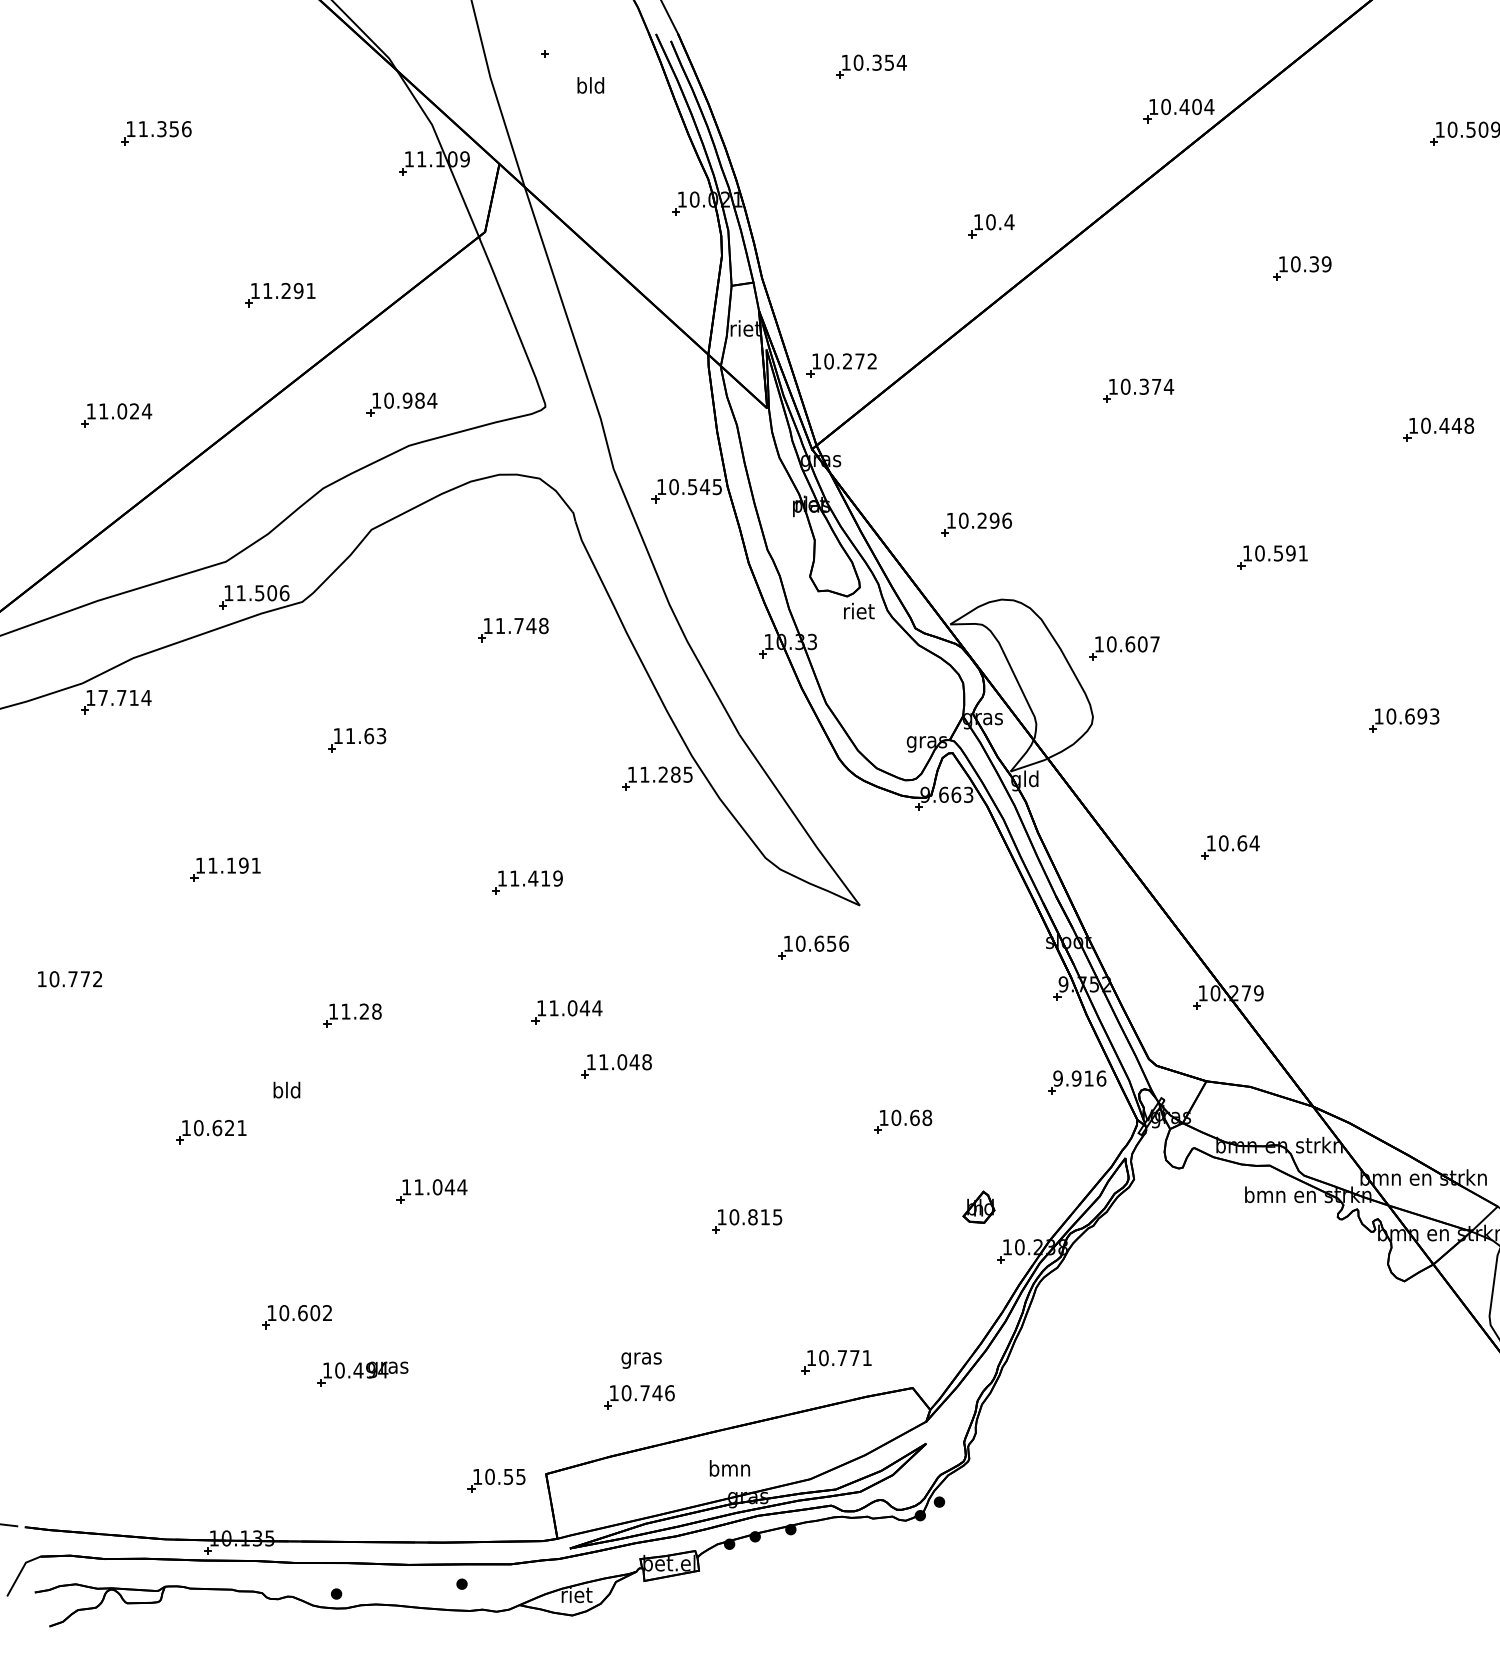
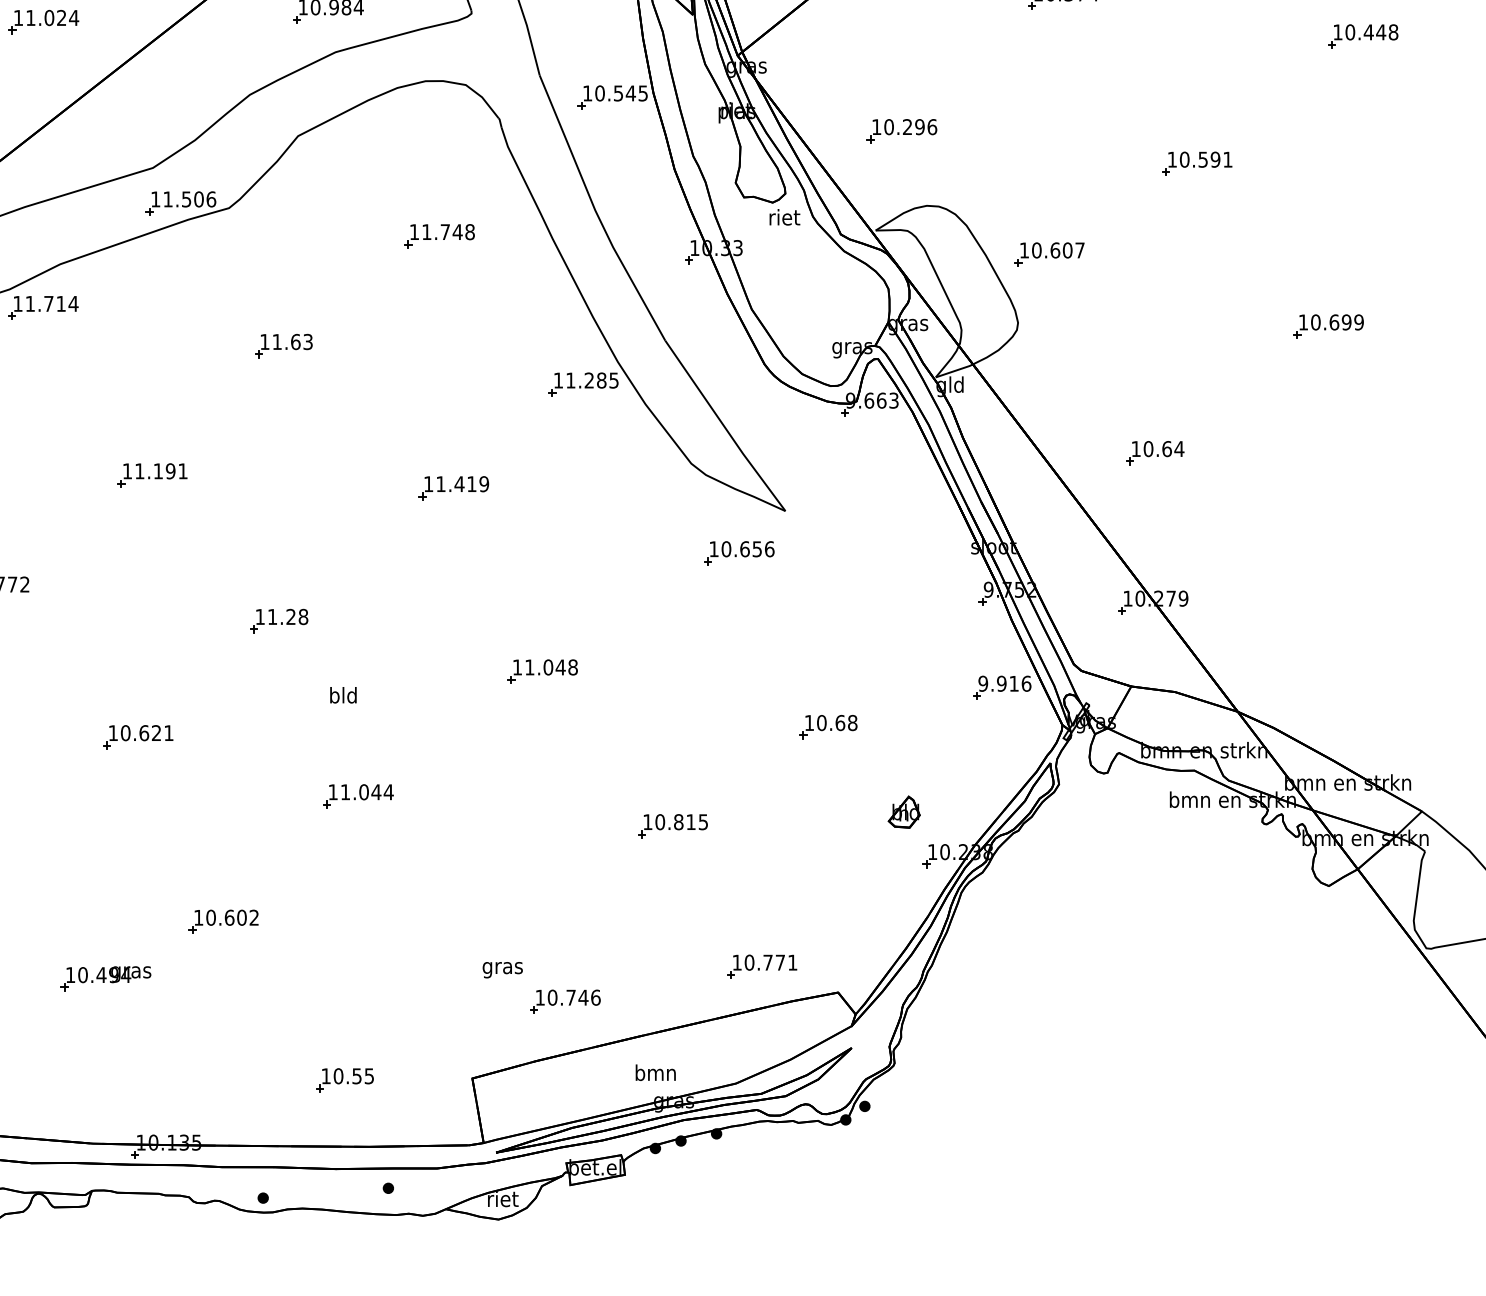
text: (102, 697) -> (29, 303), 17.714 -> 11.714
text: (1434, 716) -> (1358, 322), 10.693 -> 10.699
part: (566, 1012) -> (492, 617), removed
text: (286, 1089) -> (343, 694), moved
text: (641, 1360) -> (502, 970), moved
part: (362, 1373) -> (105, 978), moved
part: (496, 1480) -> (344, 1079), moved

